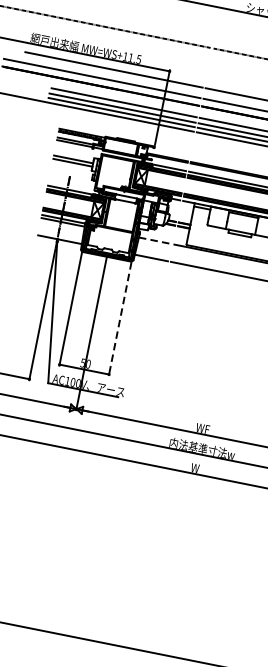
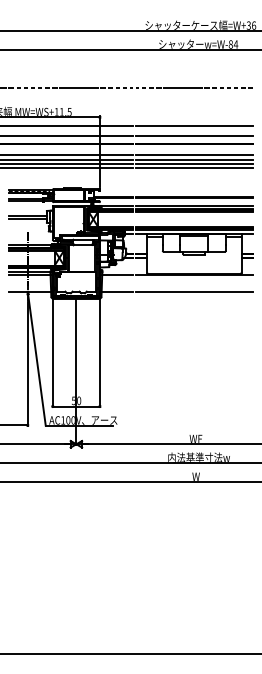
line: (154, 240) -> (117, 275), dashed -> solid
line: (119, 318) -> (99, 353), dashed -> solid

